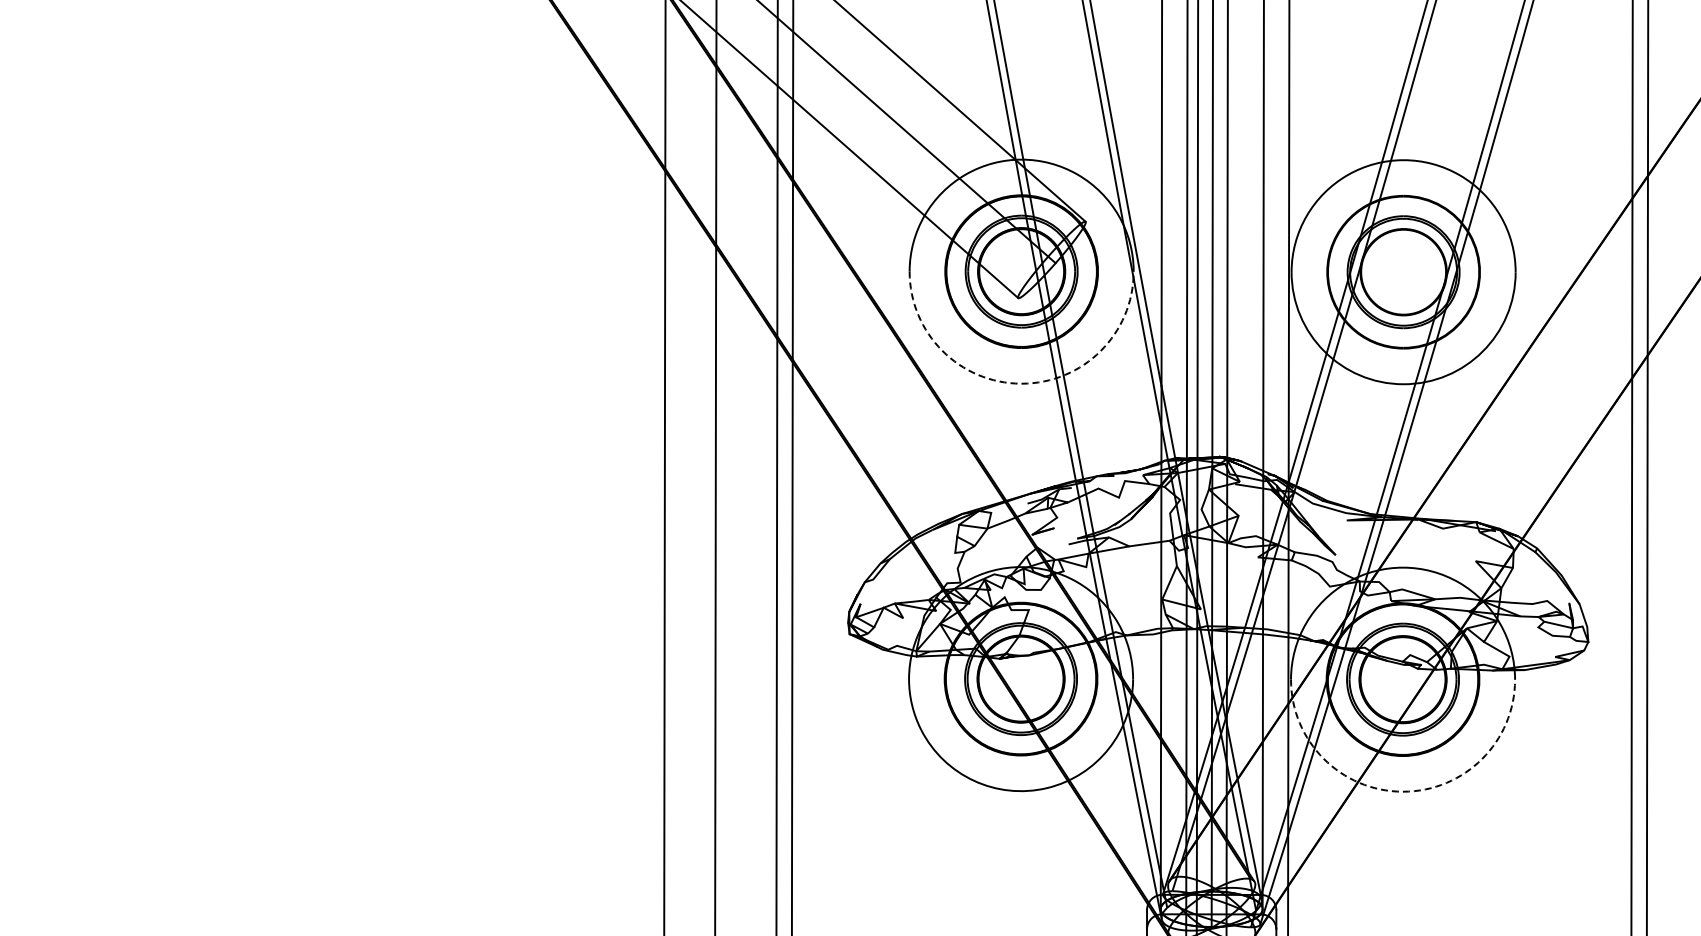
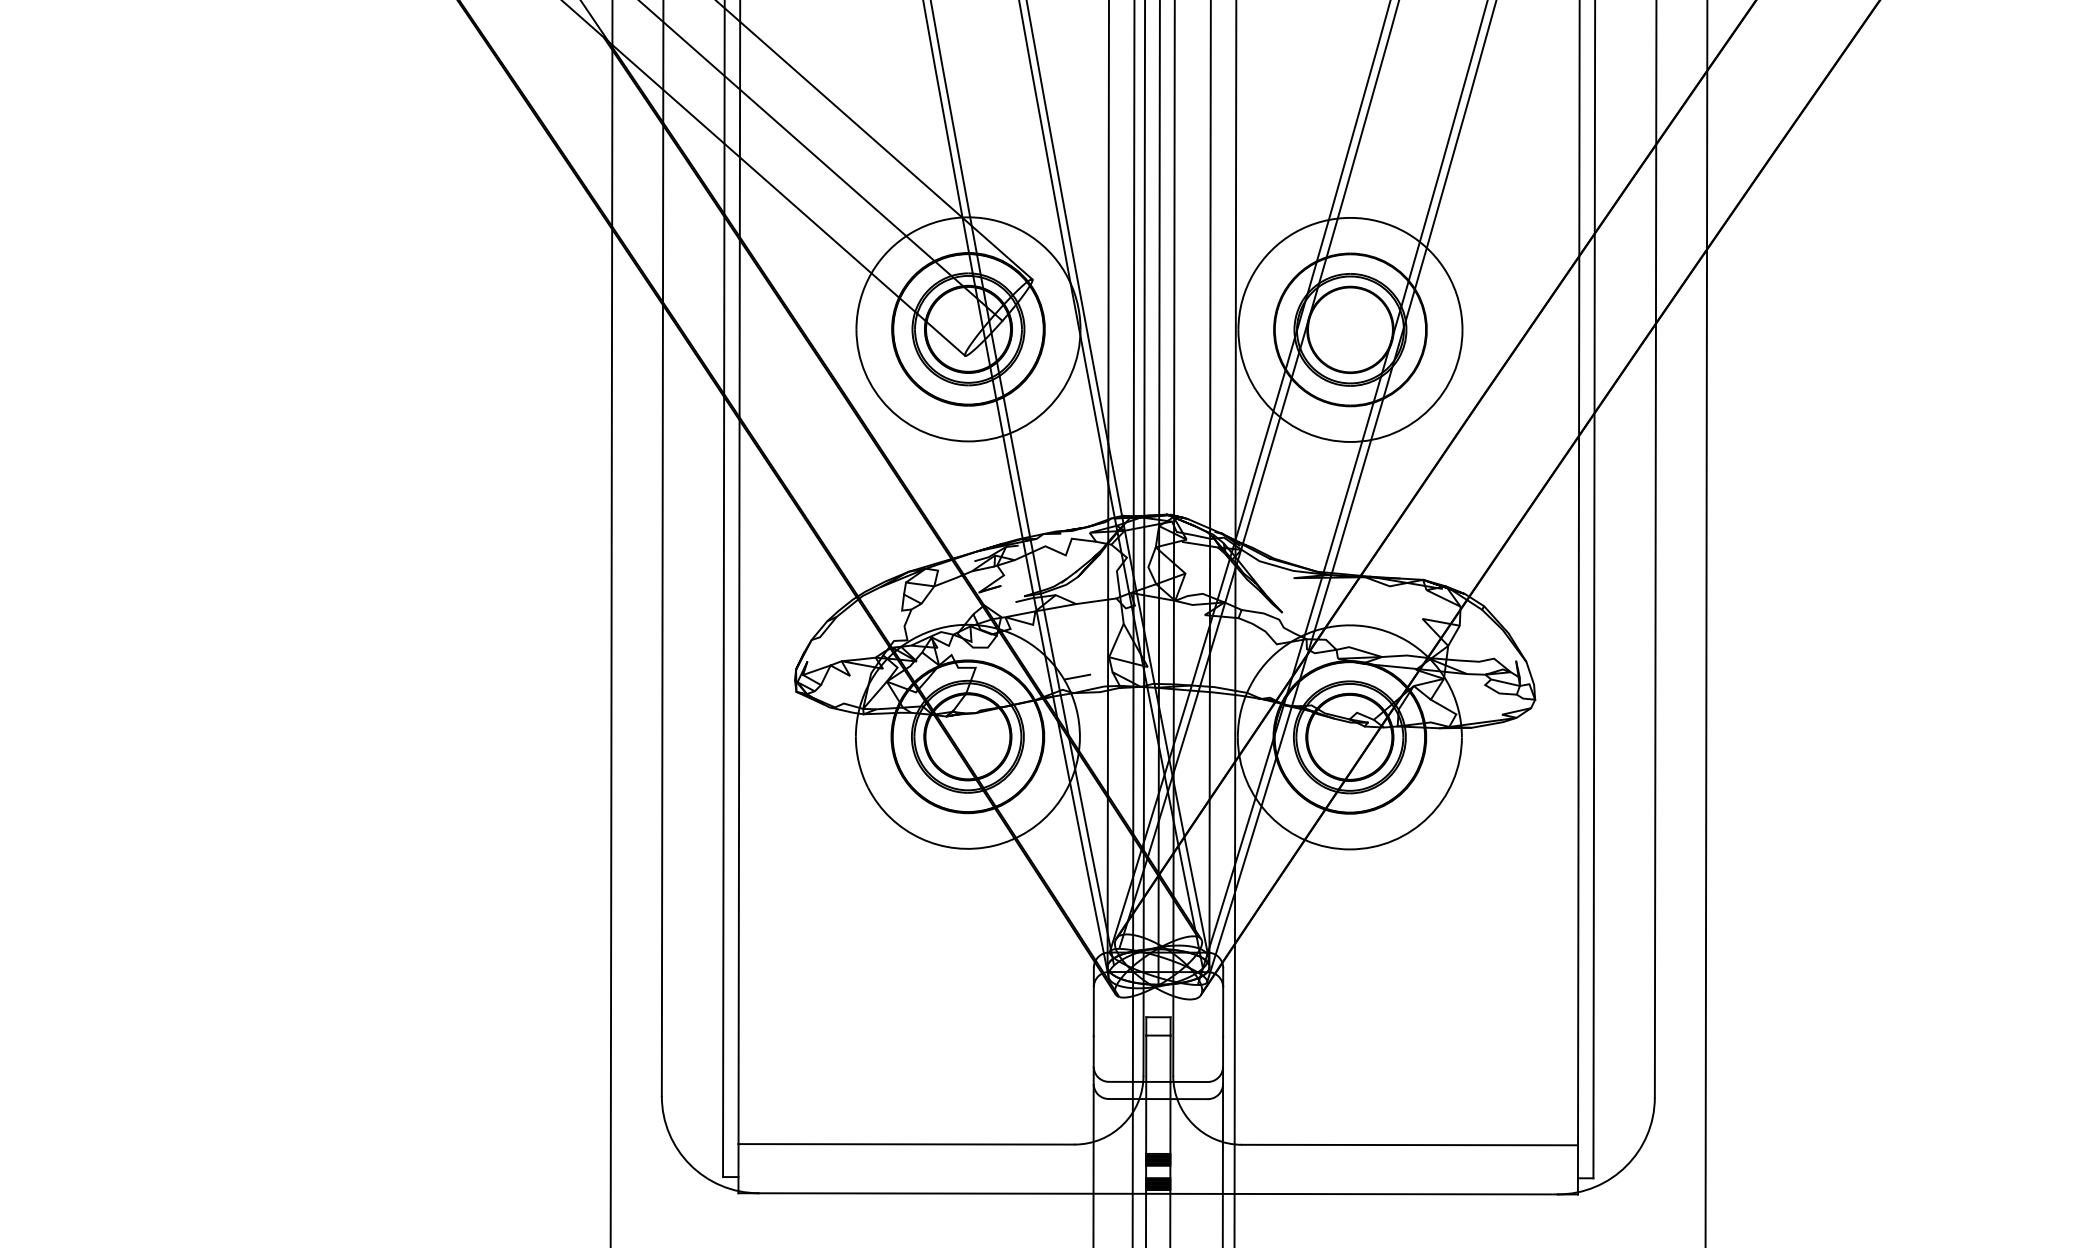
arc: (1021, 383) -> (968, 441), dashed -> solid
line: (1130, 618) -> (1077, 676), added
arc: (1402, 791) -> (1349, 849), dashed -> solid

